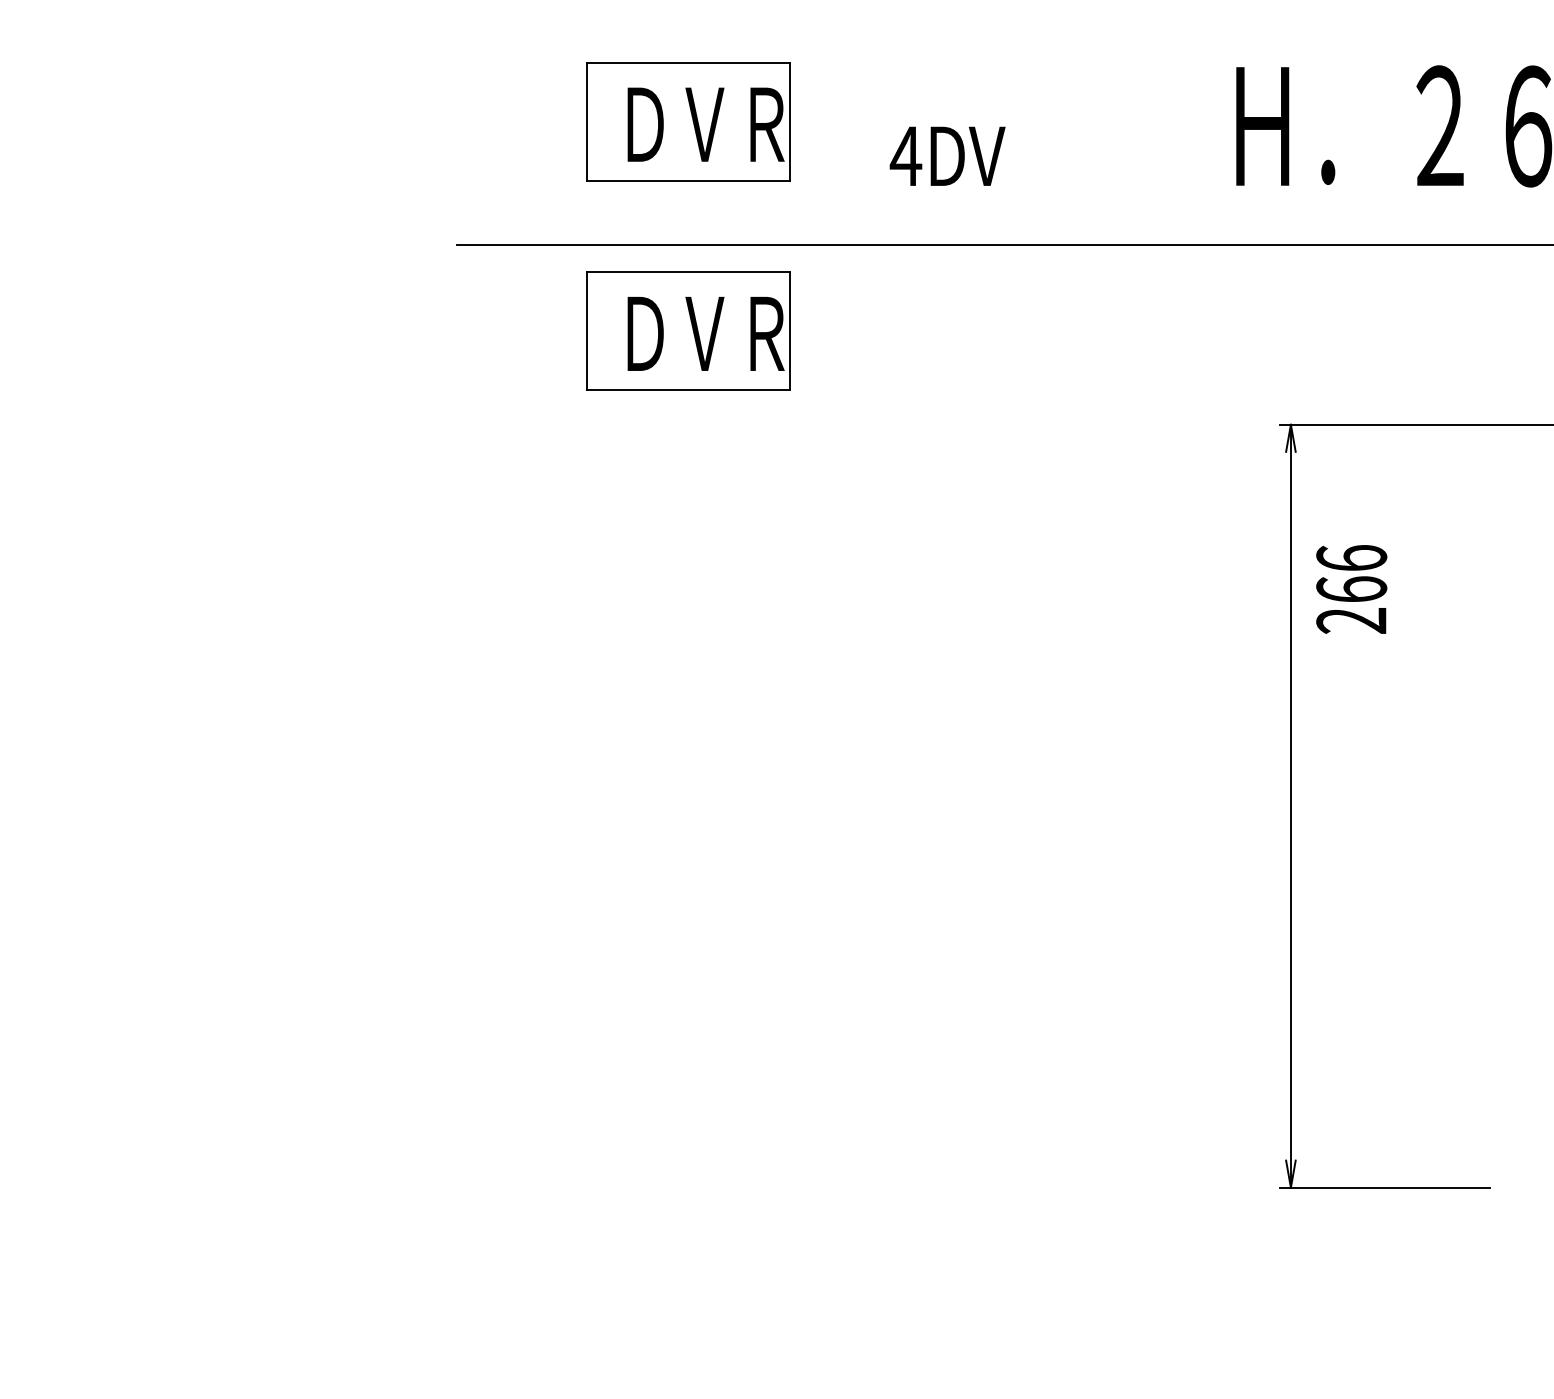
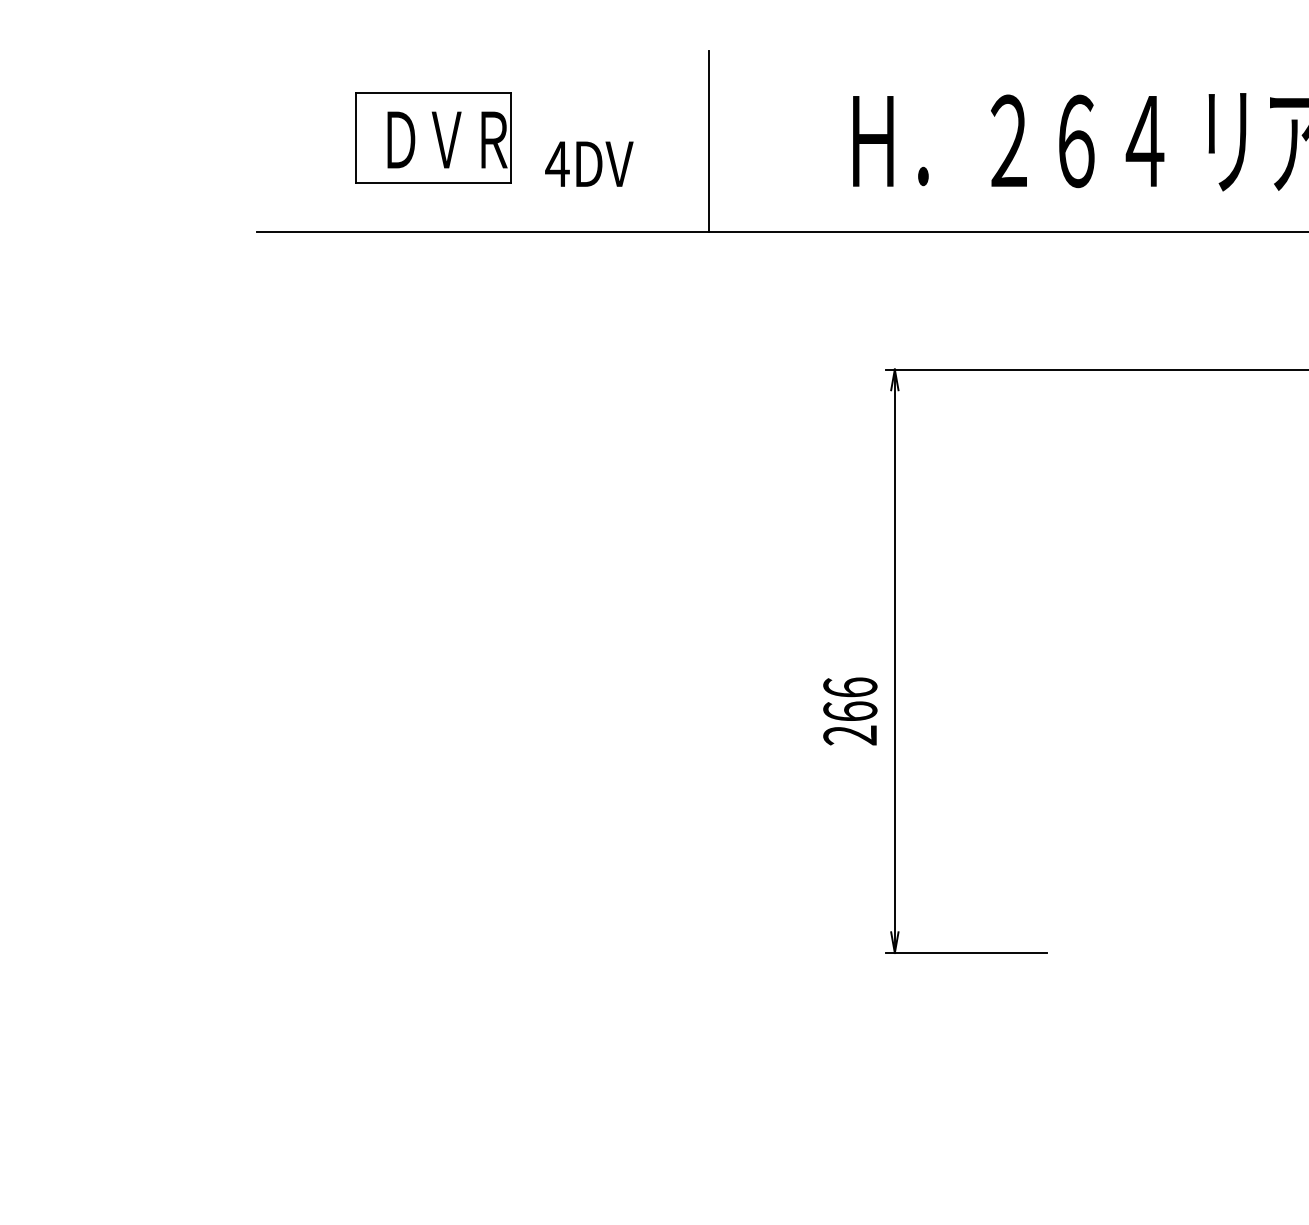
line: (1047, 126) -> (708, 141), added
text: (947, 155) -> (589, 163), moved
part: (687, 330) -> (433, 297), removed
text: (1351, 589) -> (850, 711), moved

